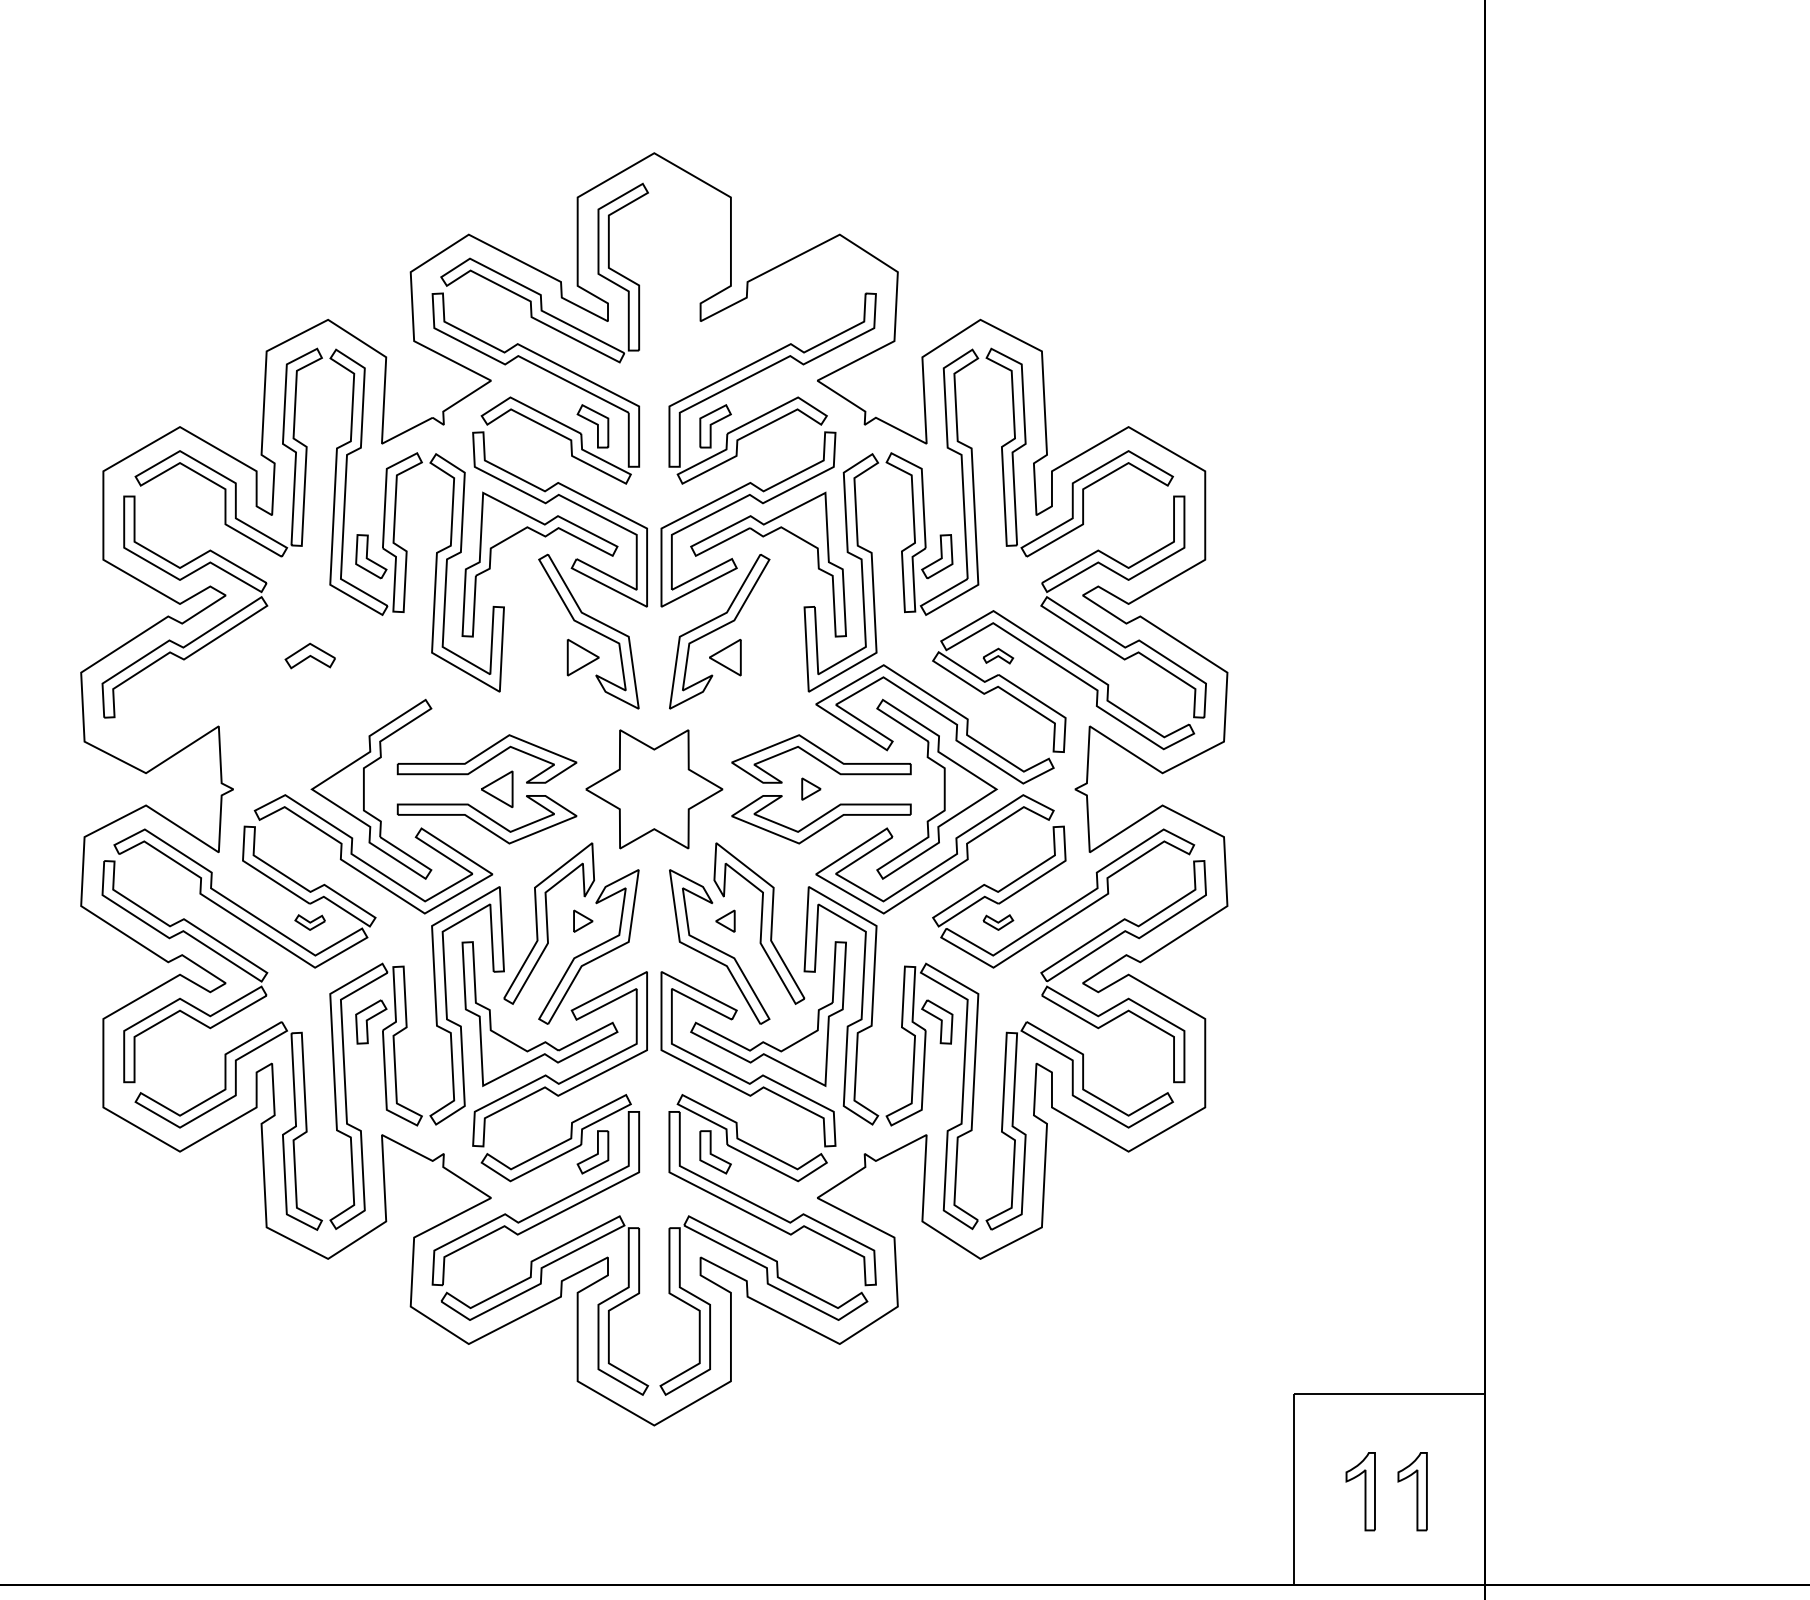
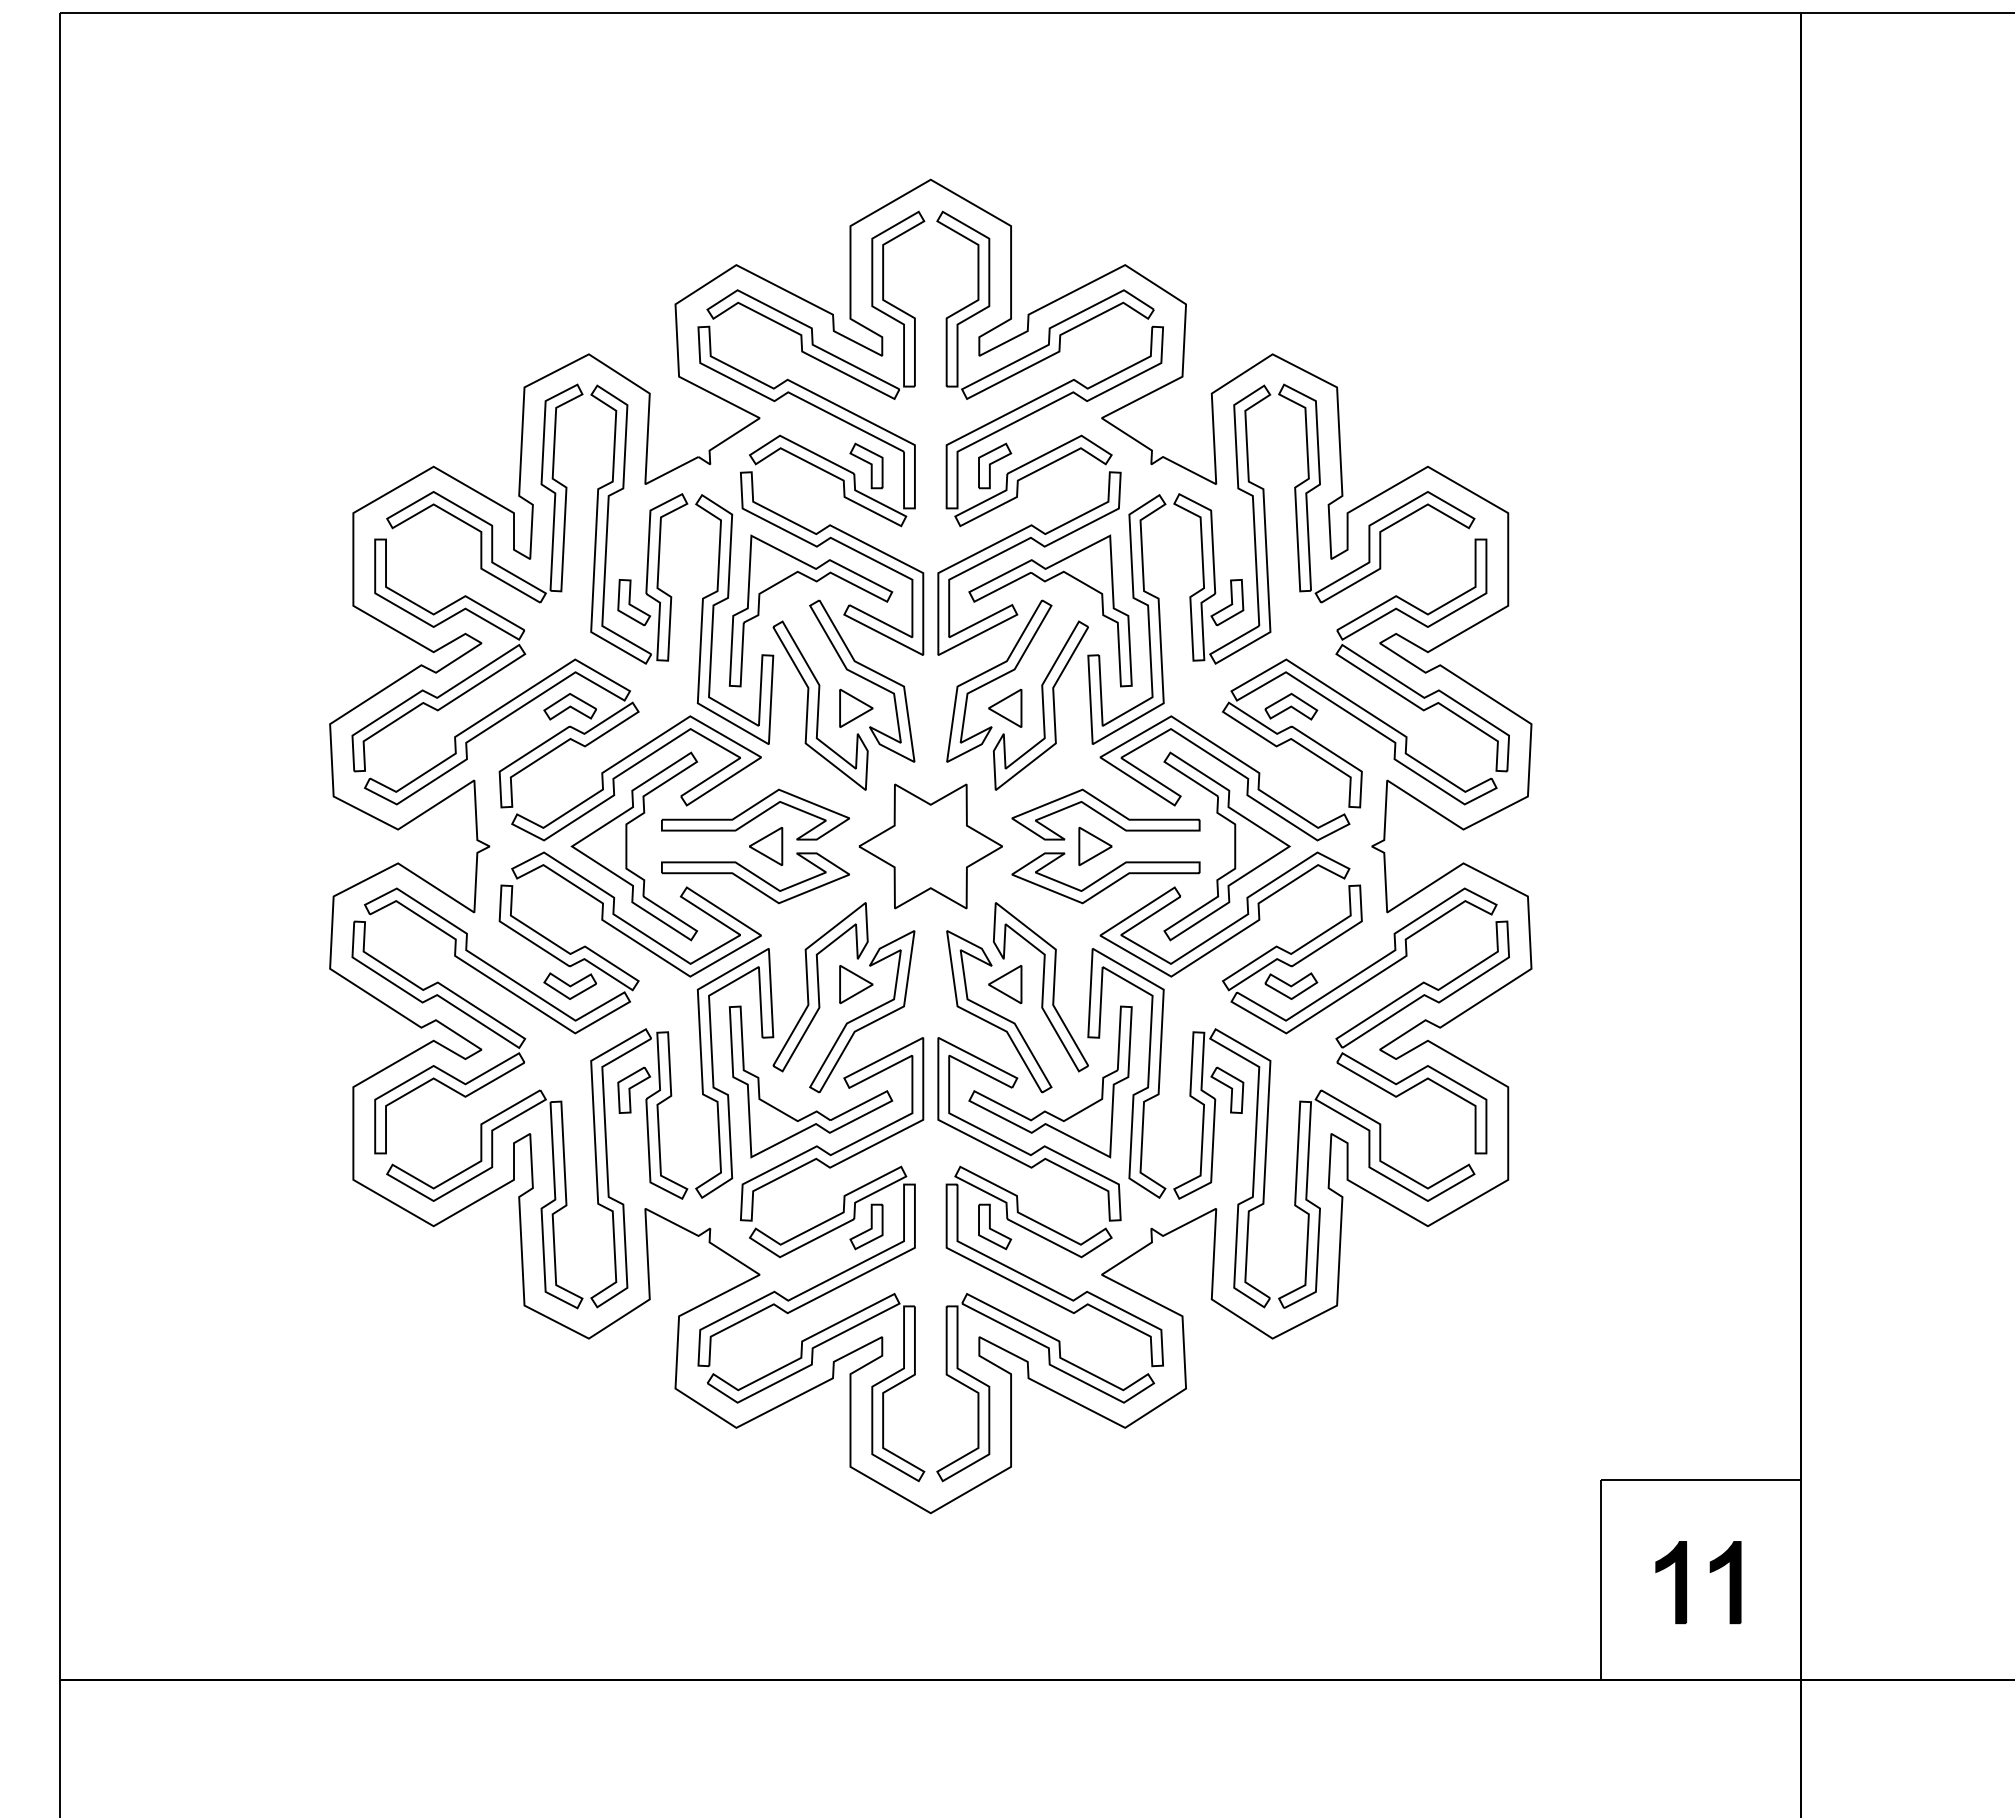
part: (772, 291) -> (1054, 324), added
part: (549, 654) -> (820, 705), added
part: (758, 654) -> (1040, 705), added
part: (998, 655) -> (1291, 706), size x1.67
part: (302, 696) -> (562, 749), added
part: (811, 788) -> (1095, 845), size x1.67
part: (583, 921) -> (856, 984), size x1.67
part: (725, 921) -> (1005, 984), size x1.67
part: (309, 922) -> (569, 985), size x1.67
part: (998, 922) -> (1291, 985), size x1.67
fill: (1361, 1491) -> (1671, 1582), added
fill: (1412, 1491) -> (1725, 1582), added

